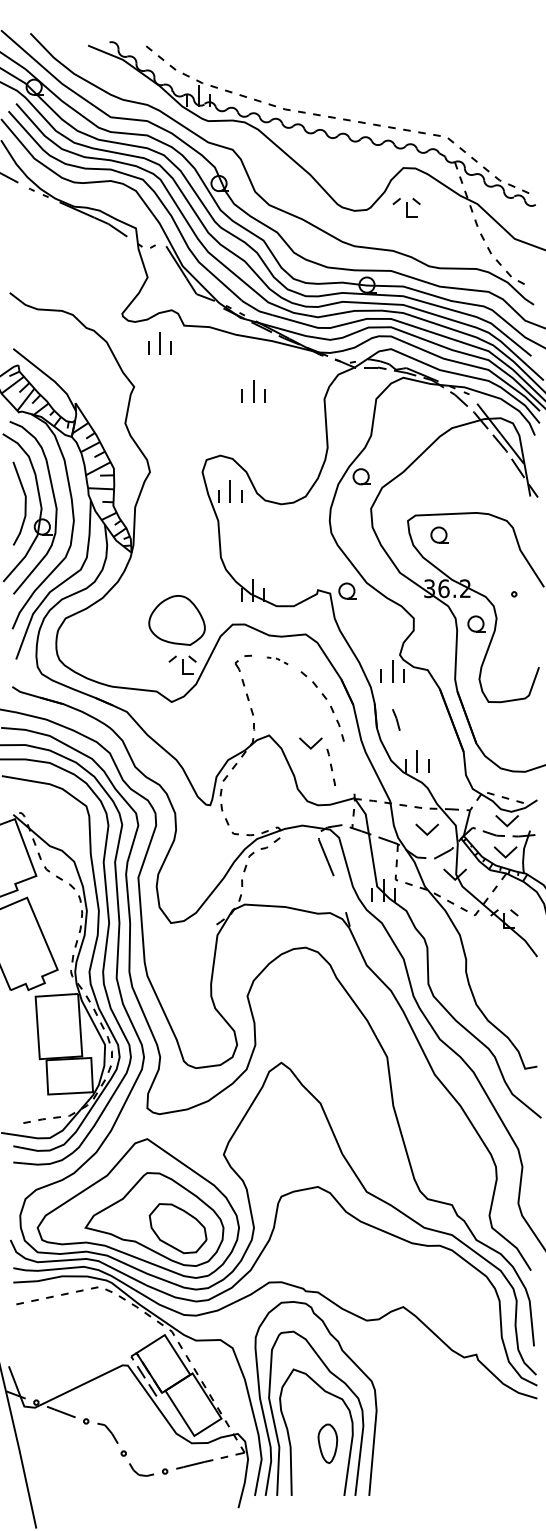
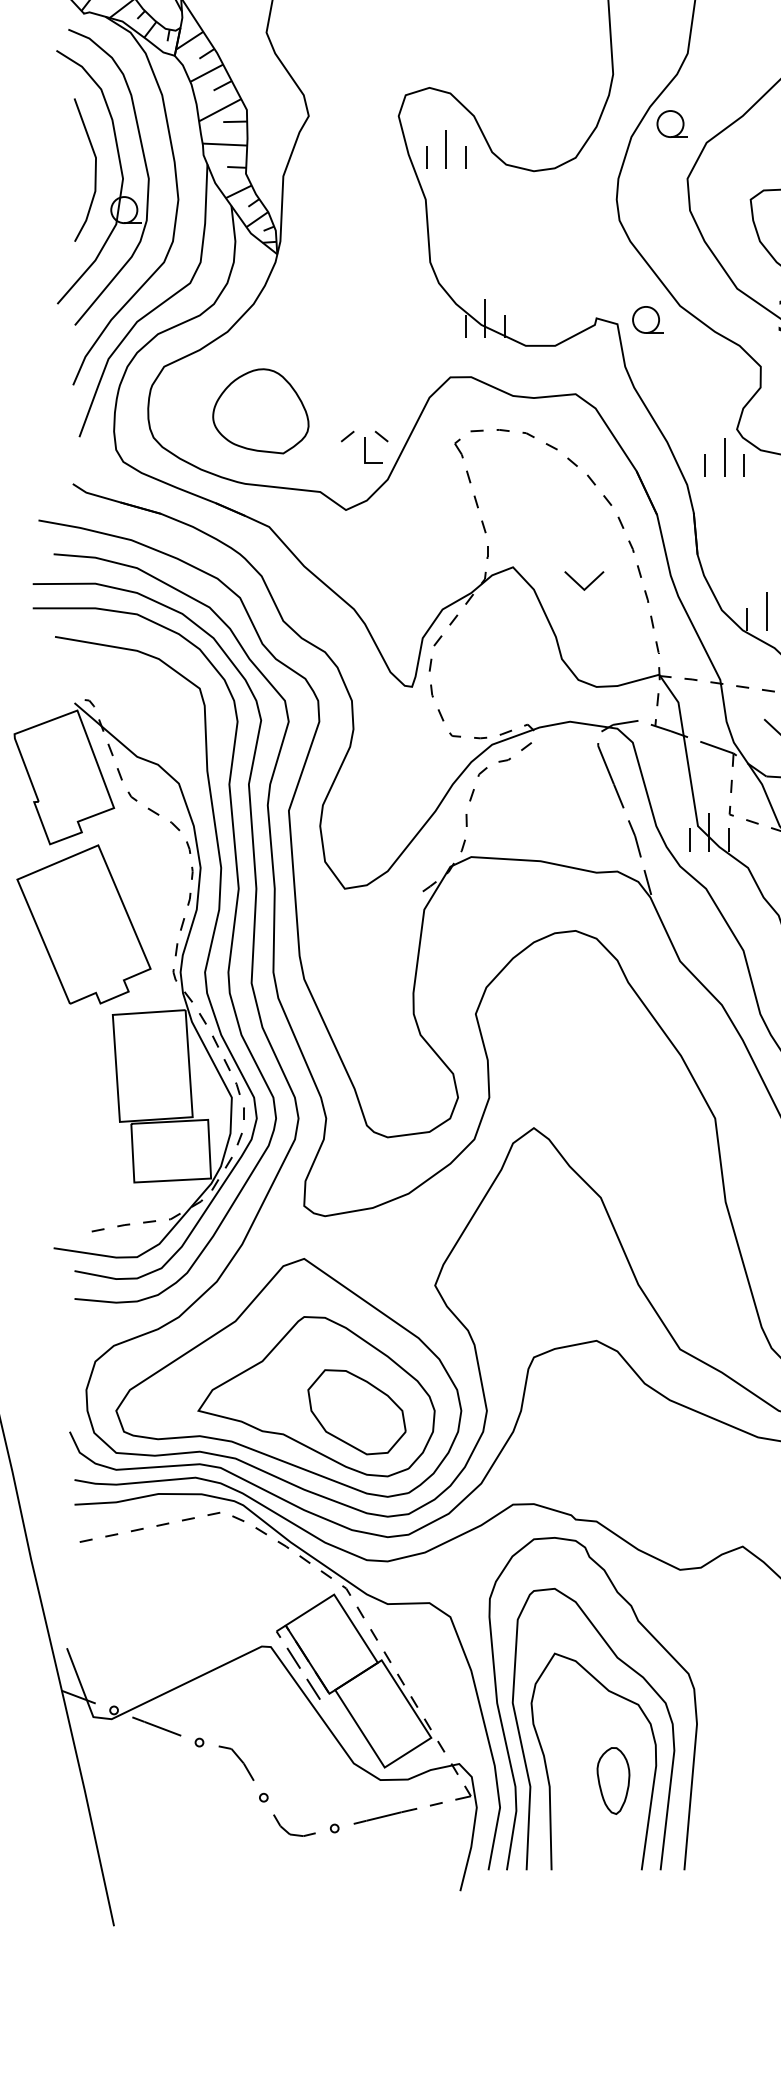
part: (176, 620) -> (259, 411), moved
part: (277, 660) -> (527, 438), size x1.67
line: (396, 719) -> (635, 838), moved
part: (330, 766) -> (650, 620), moved

